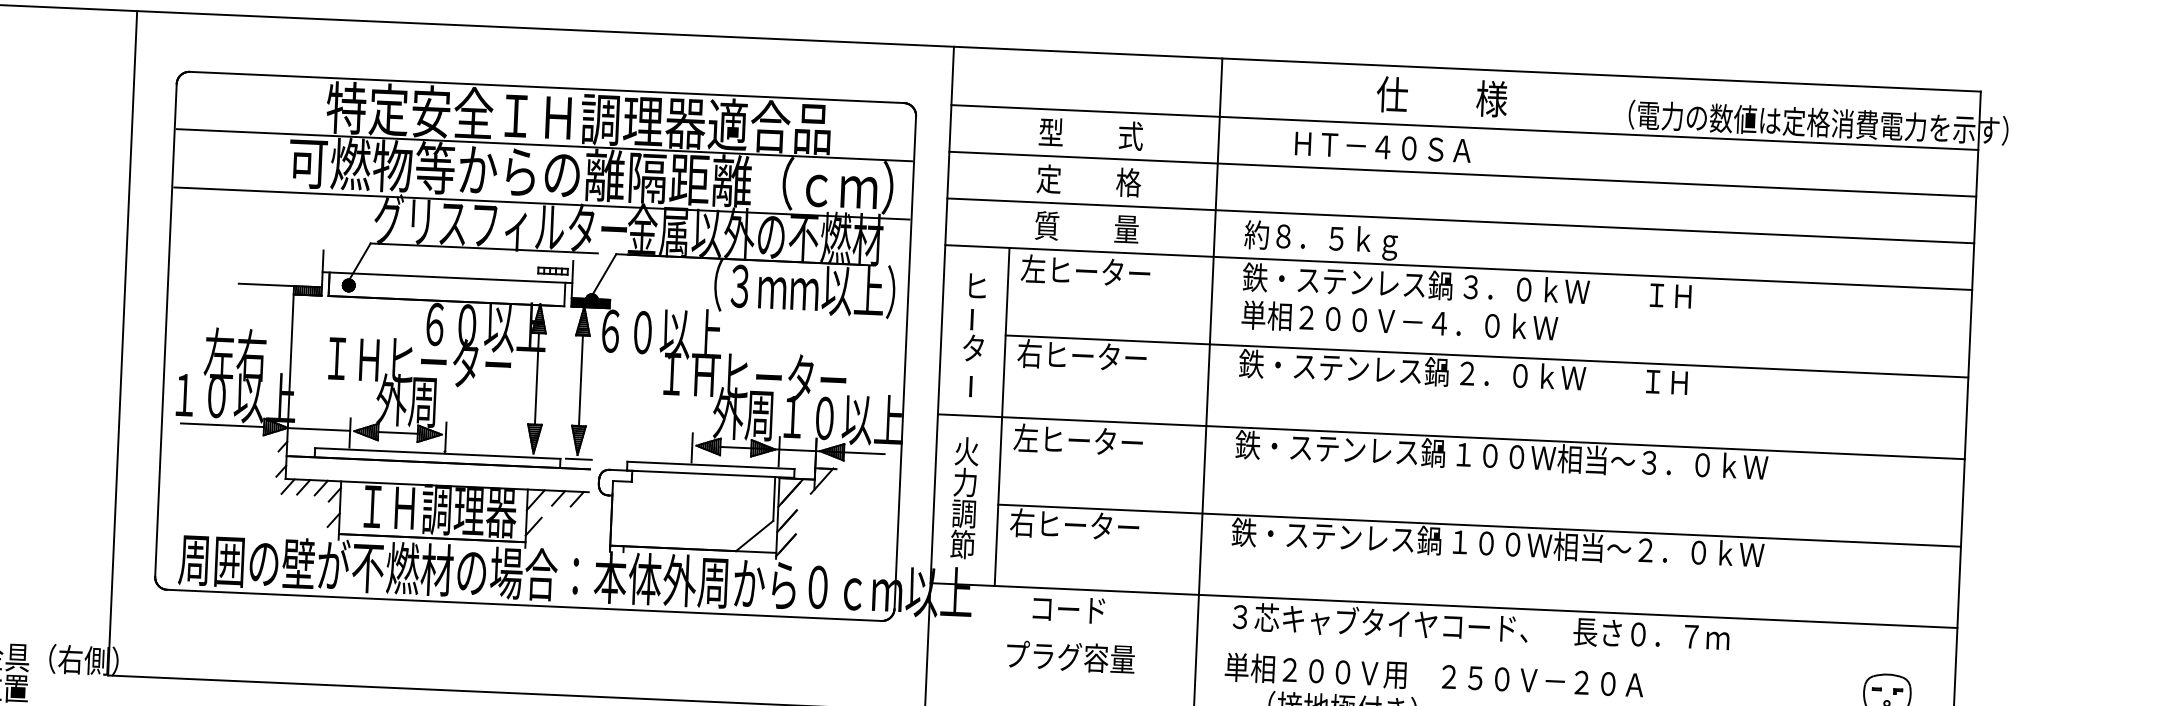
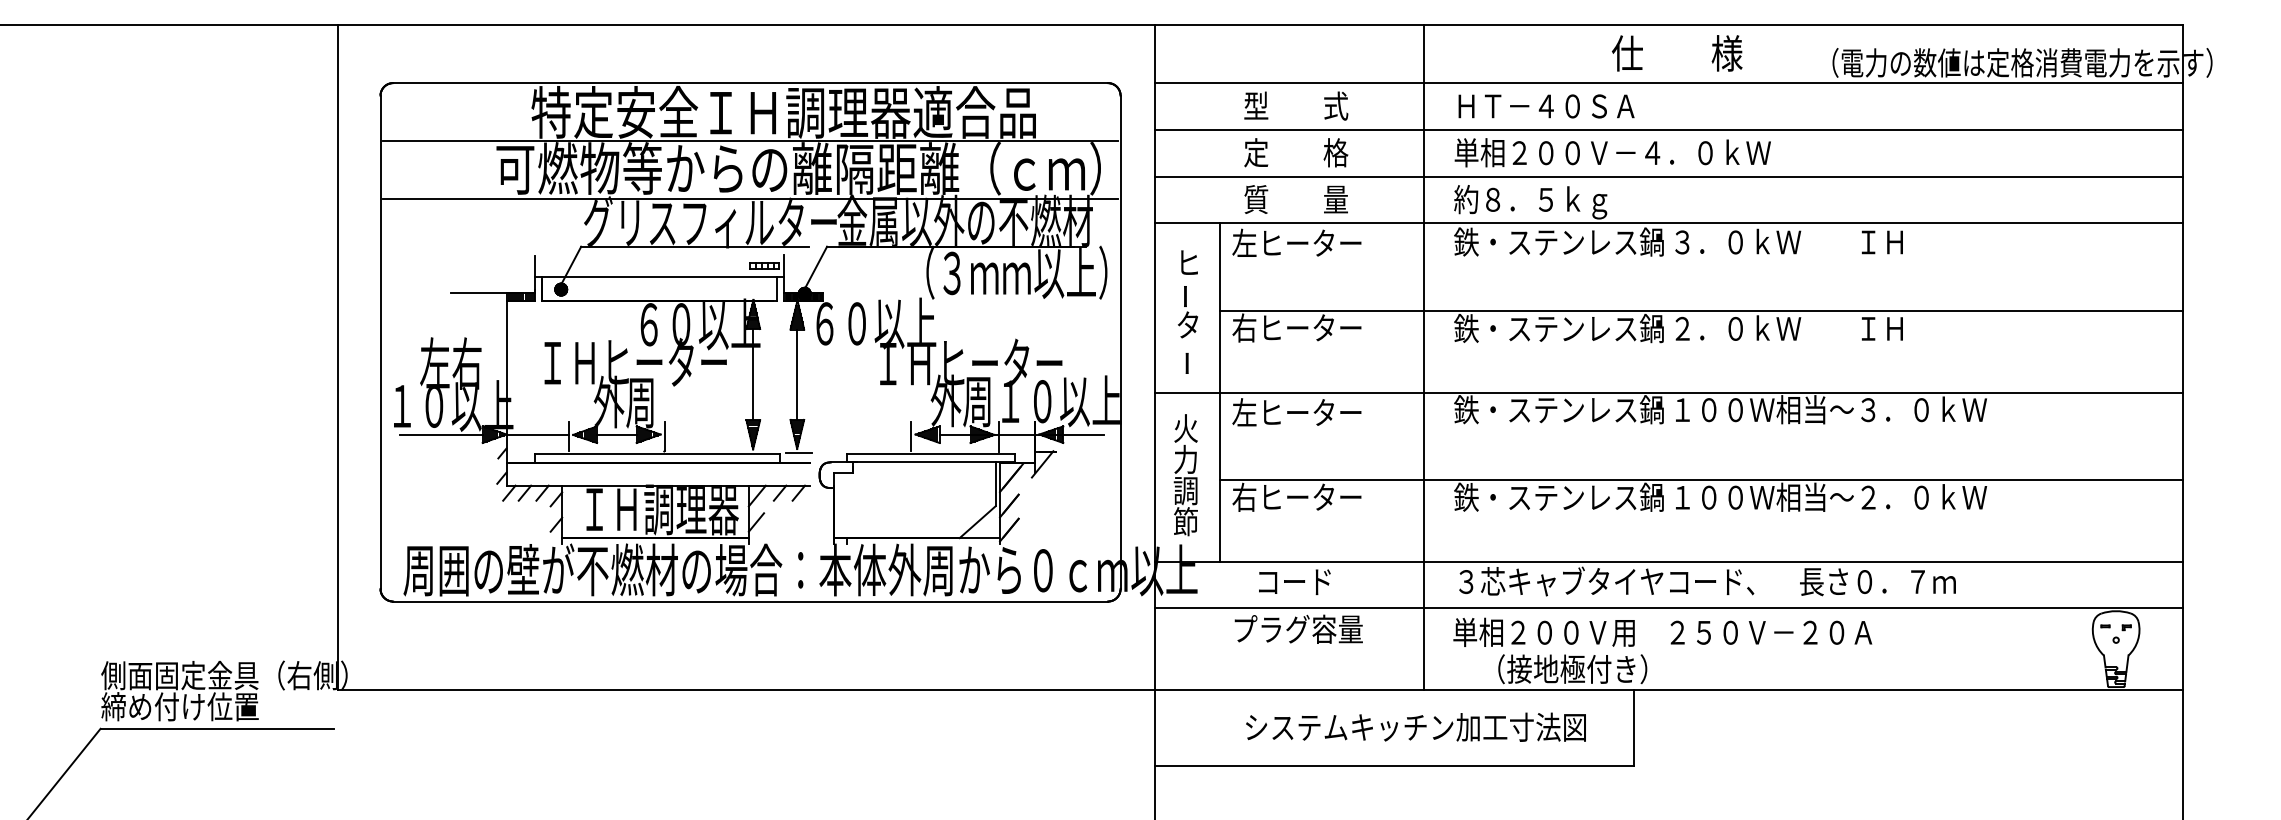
text: (1442, 96) -> (1677, 53), moved
text: (1383, 147) -> (1546, 106), moved
text: (1399, 321) -> (1612, 152), moved
line: (1442, 652) -> (1669, 608), added

